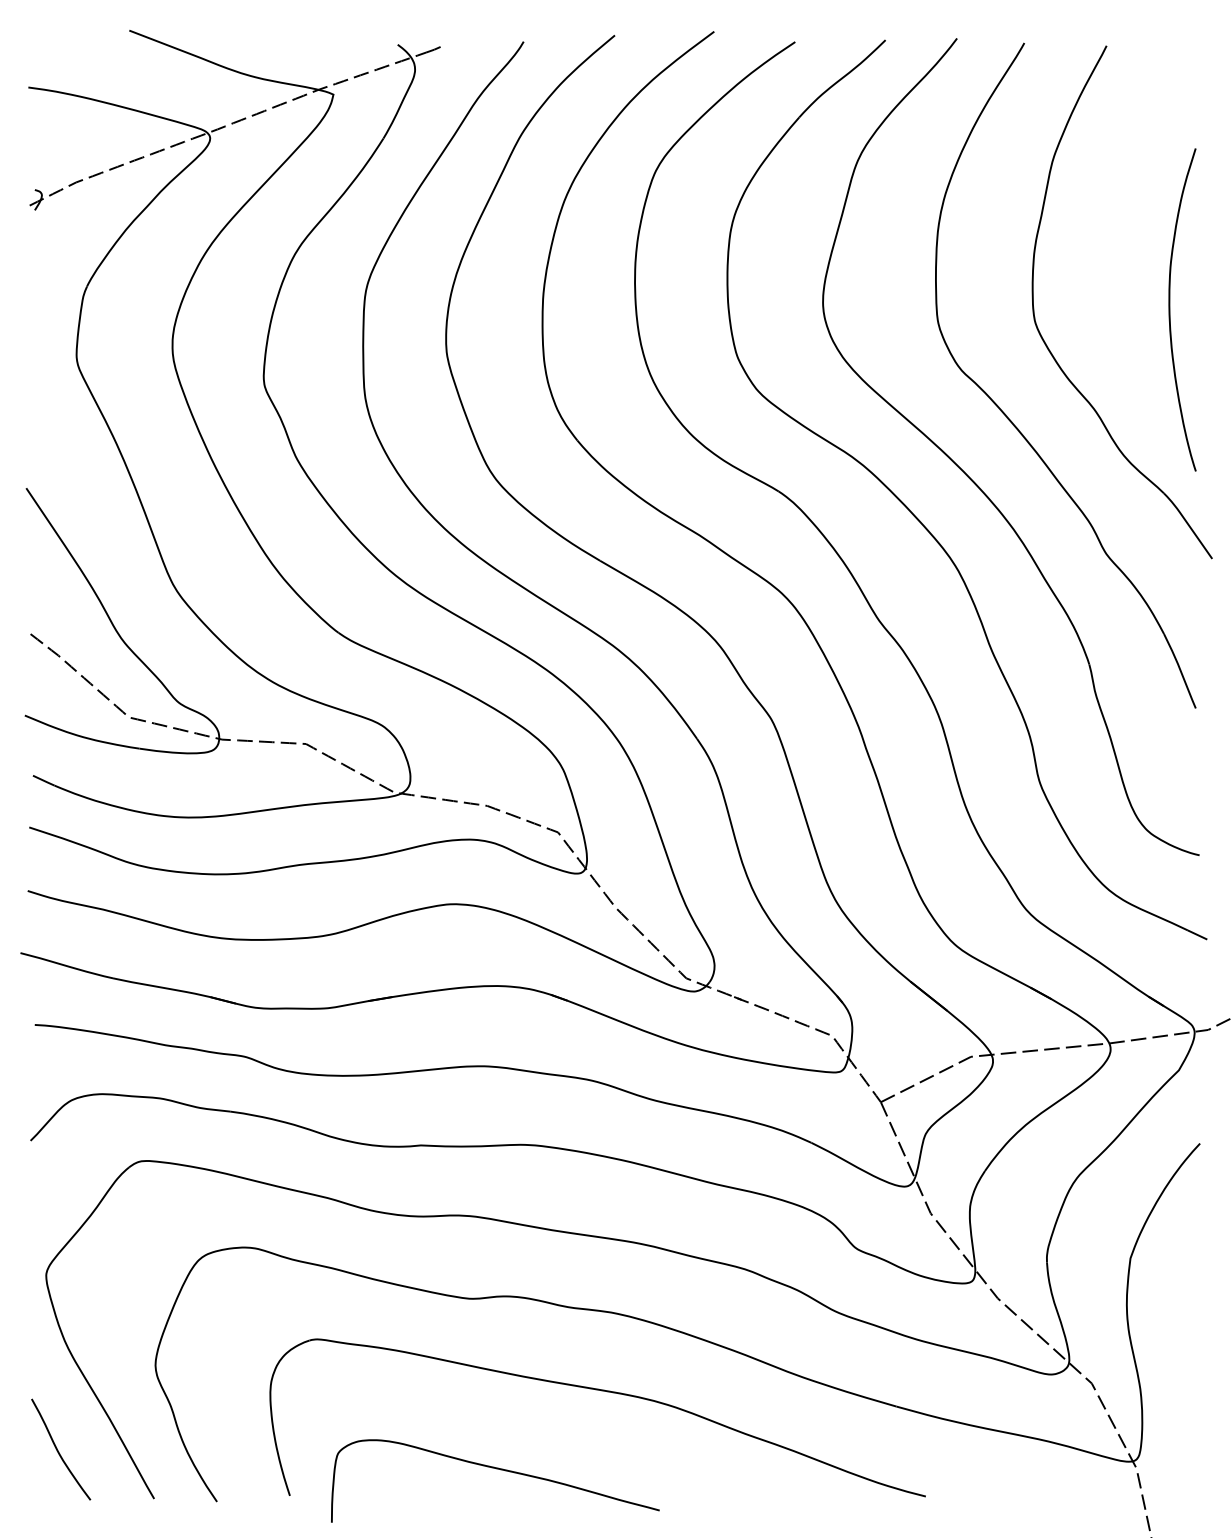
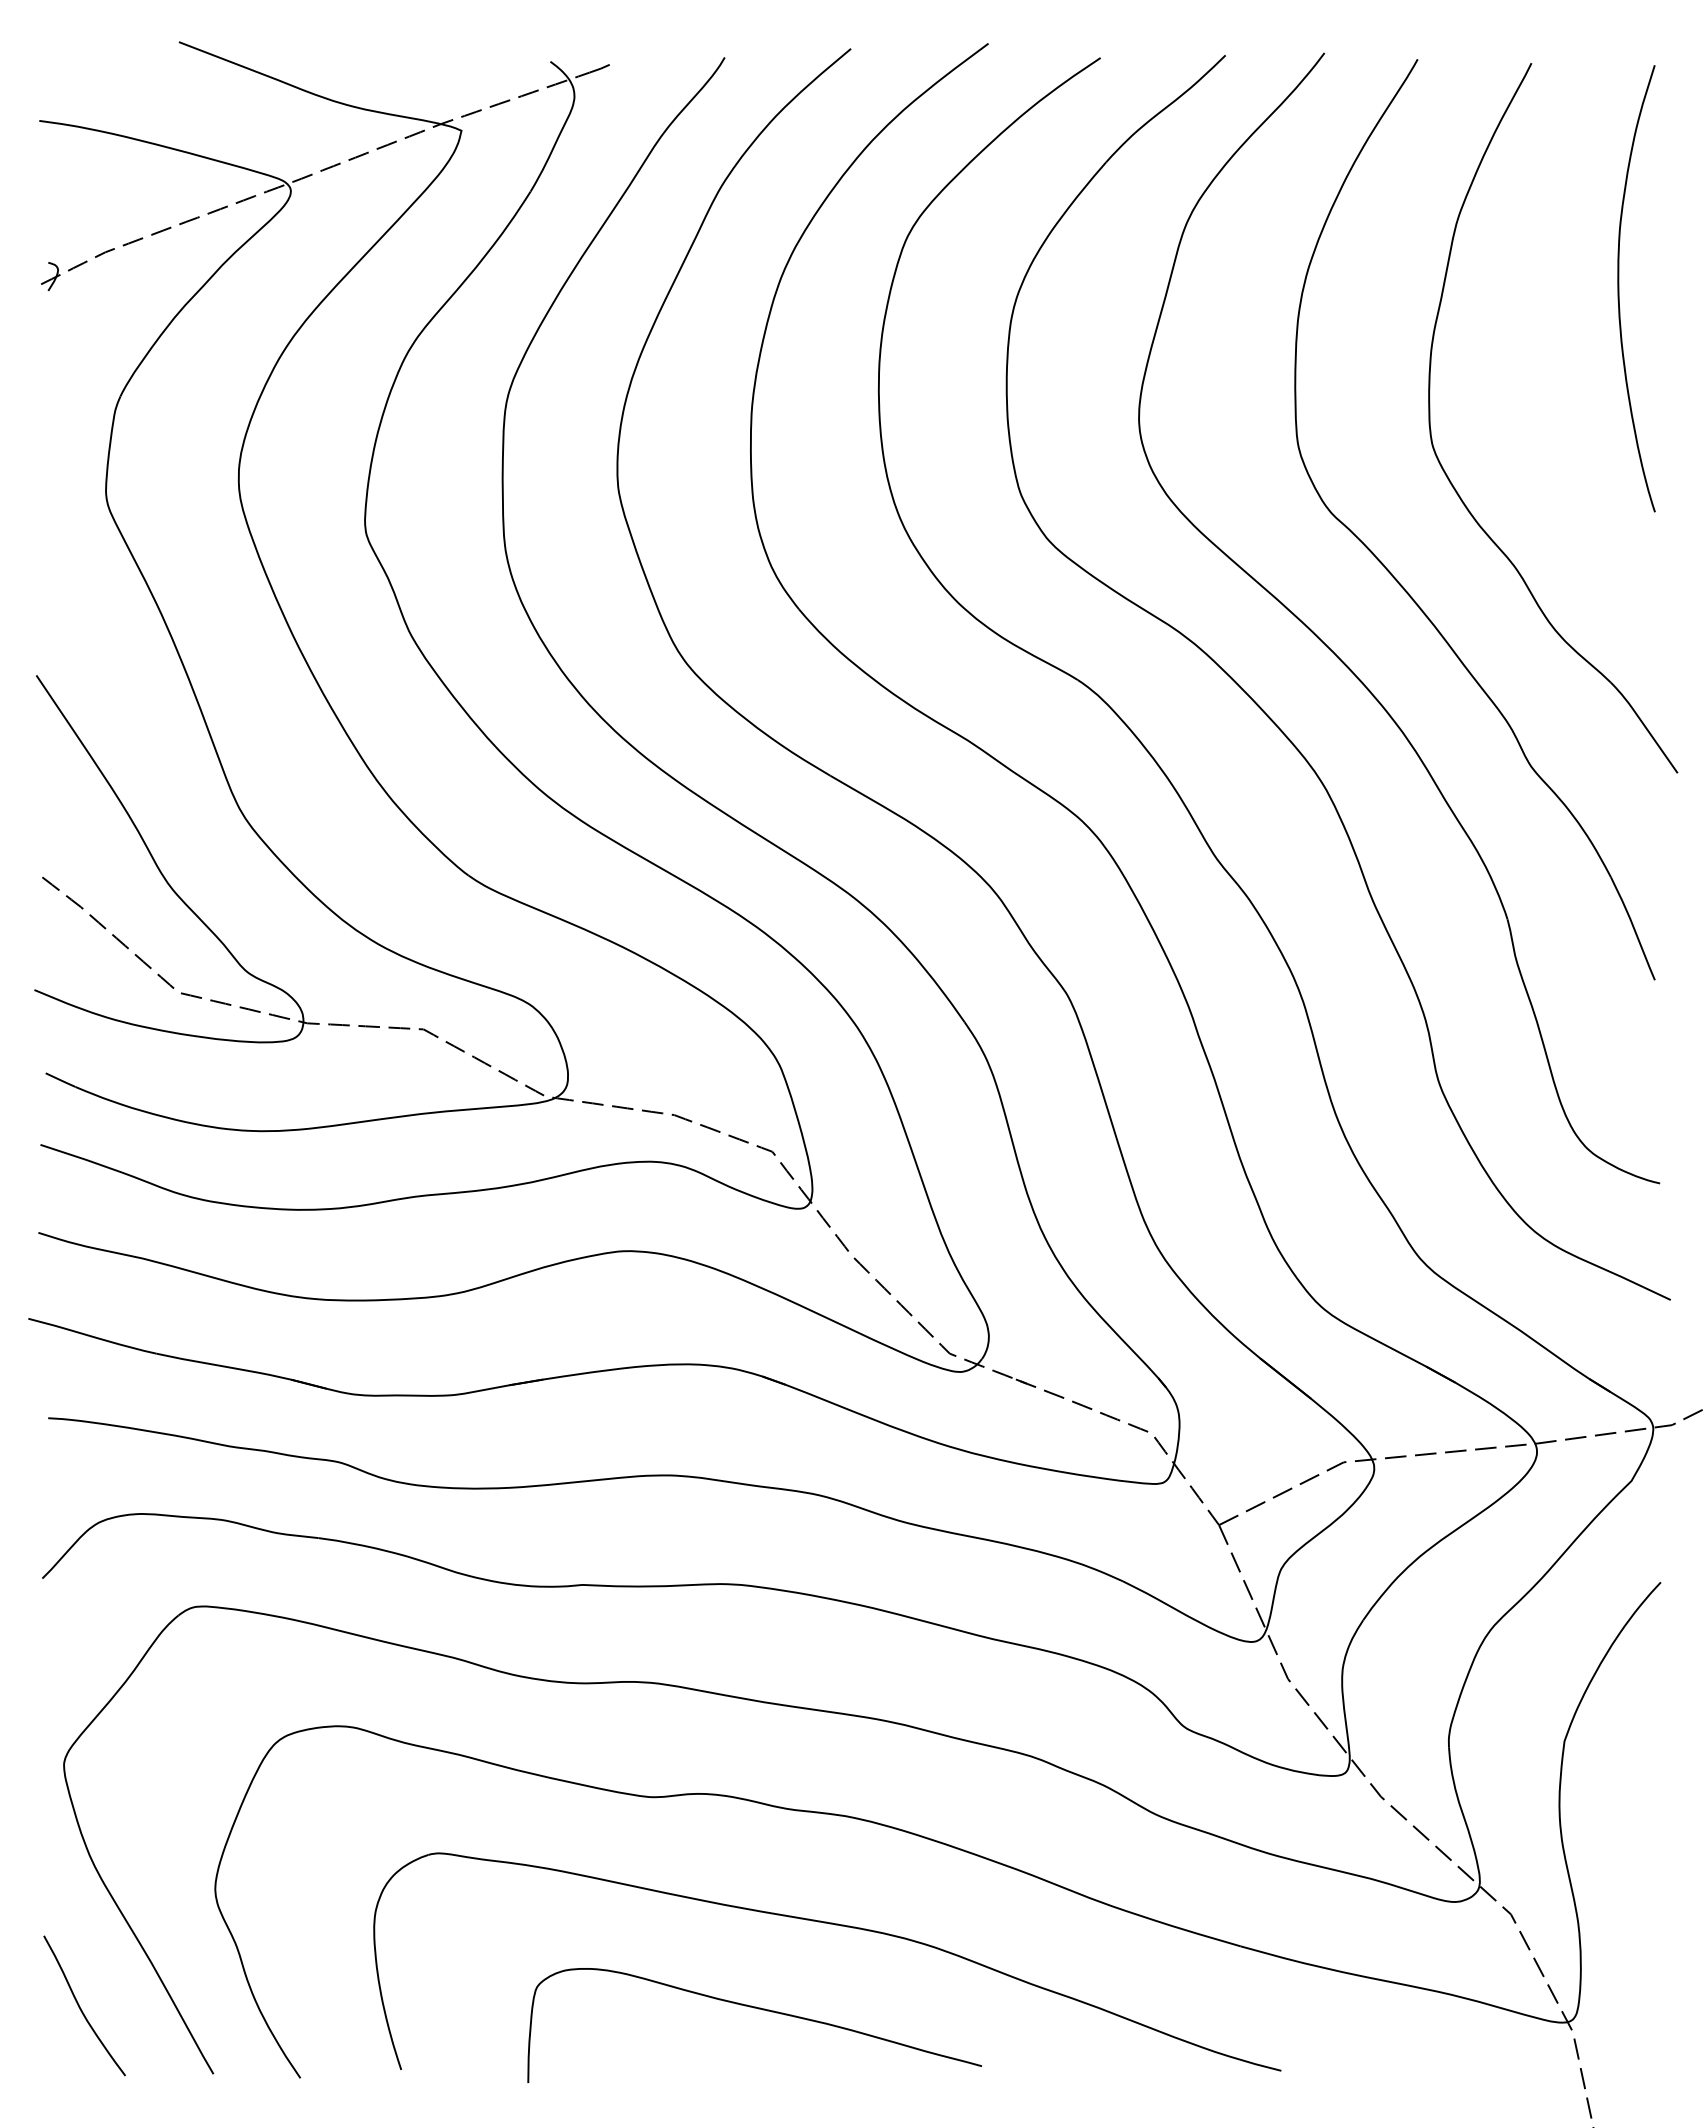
curve: (1170, 309) -> (1619, 288), moved
curve: (498, 1469) -> (758, 2009), moved

